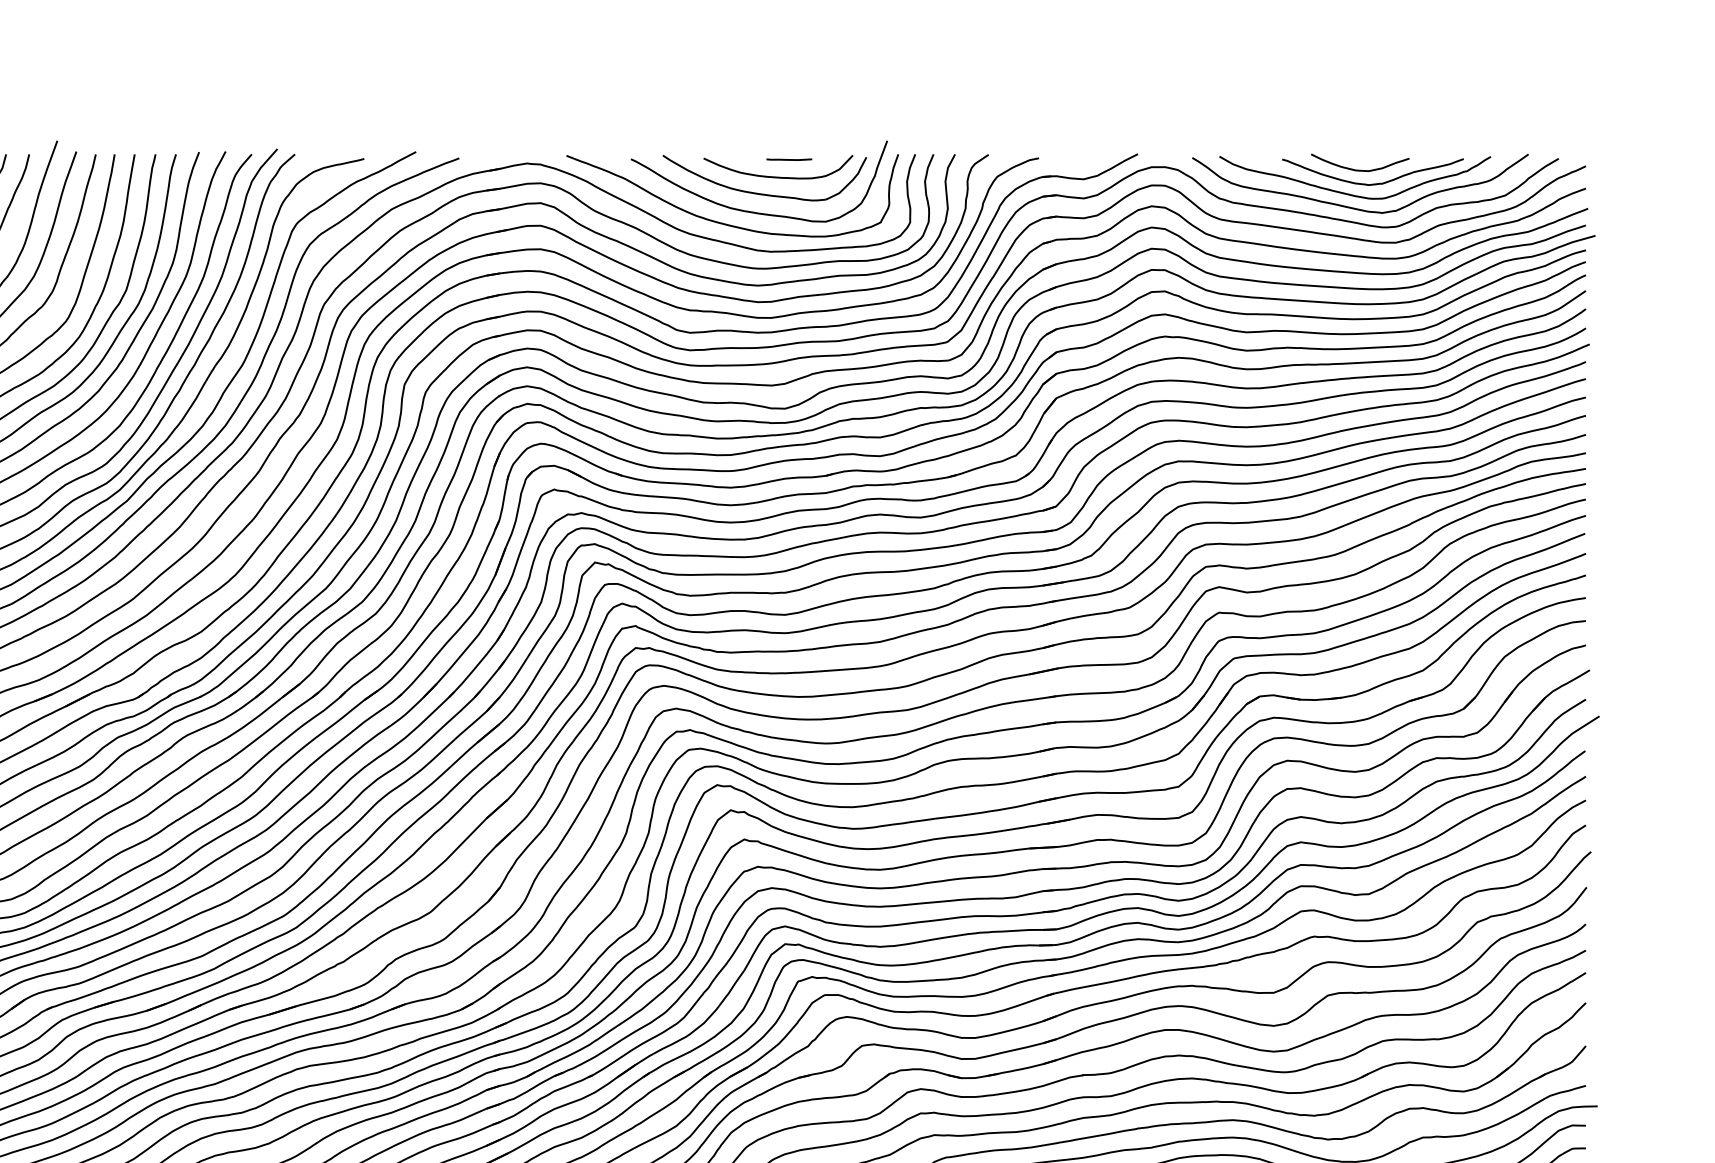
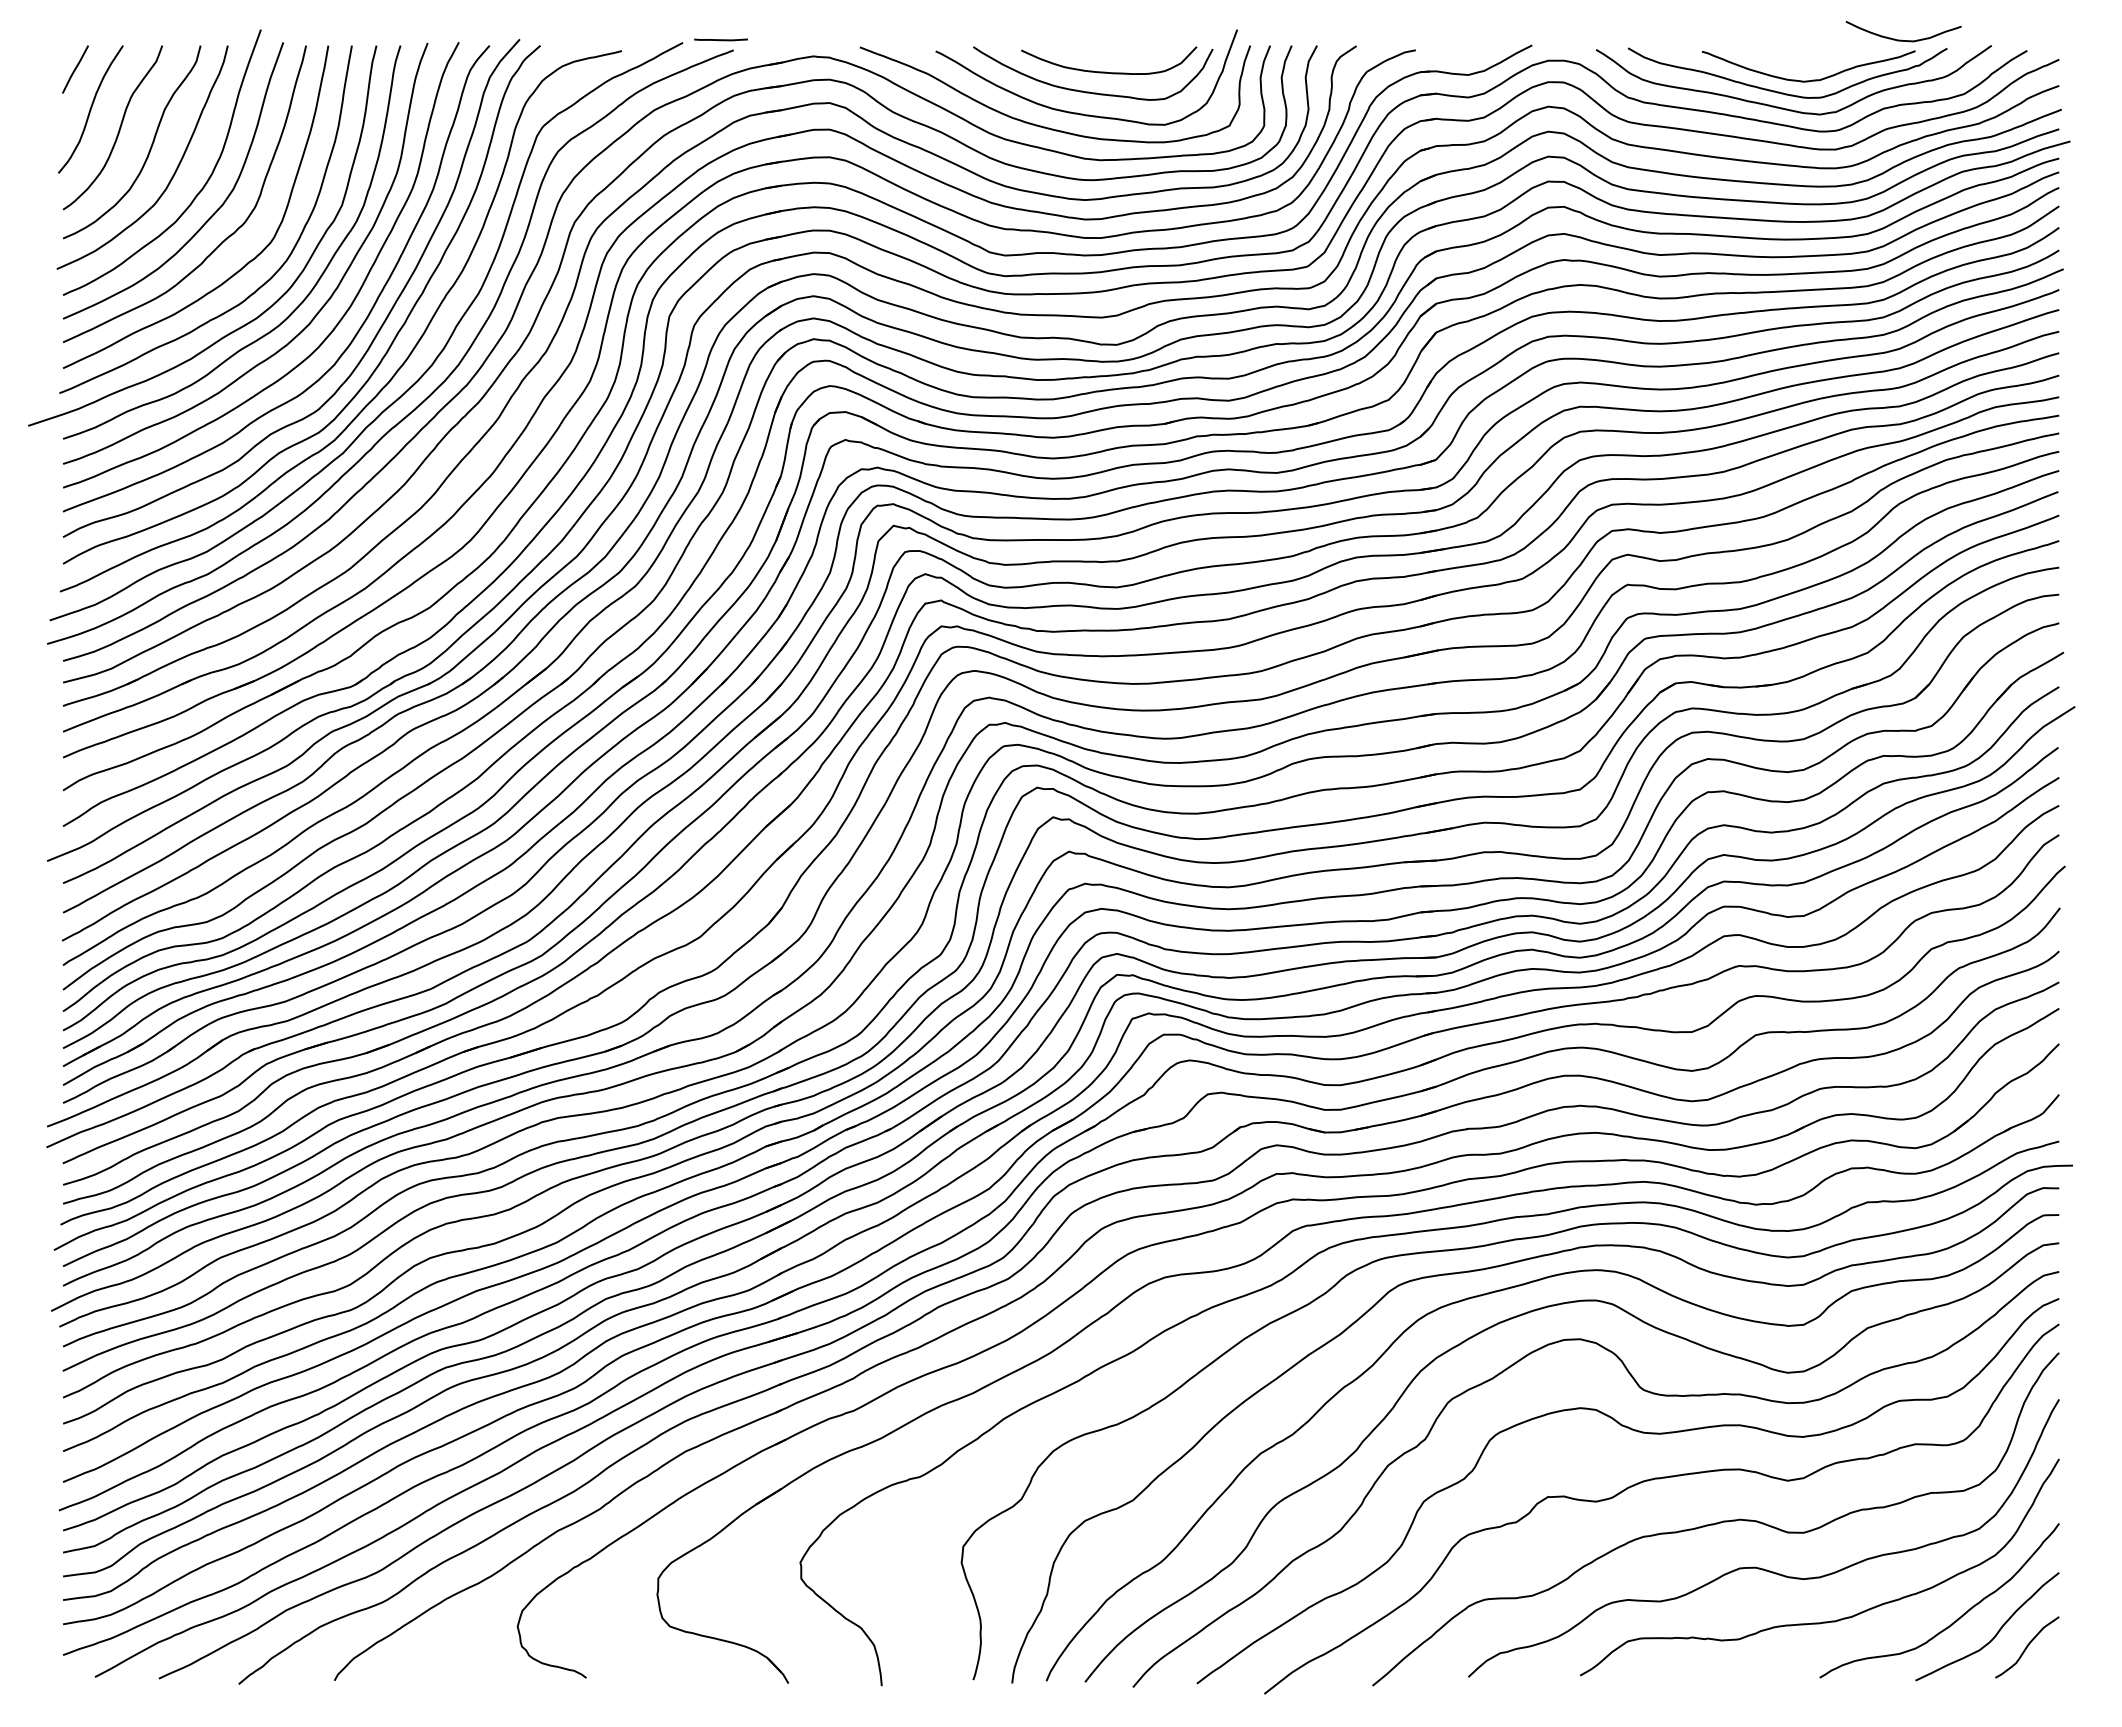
line: (788, 159) -> (720, 39), moved
curve: (1358, 169) -> (1901, 39), moved

